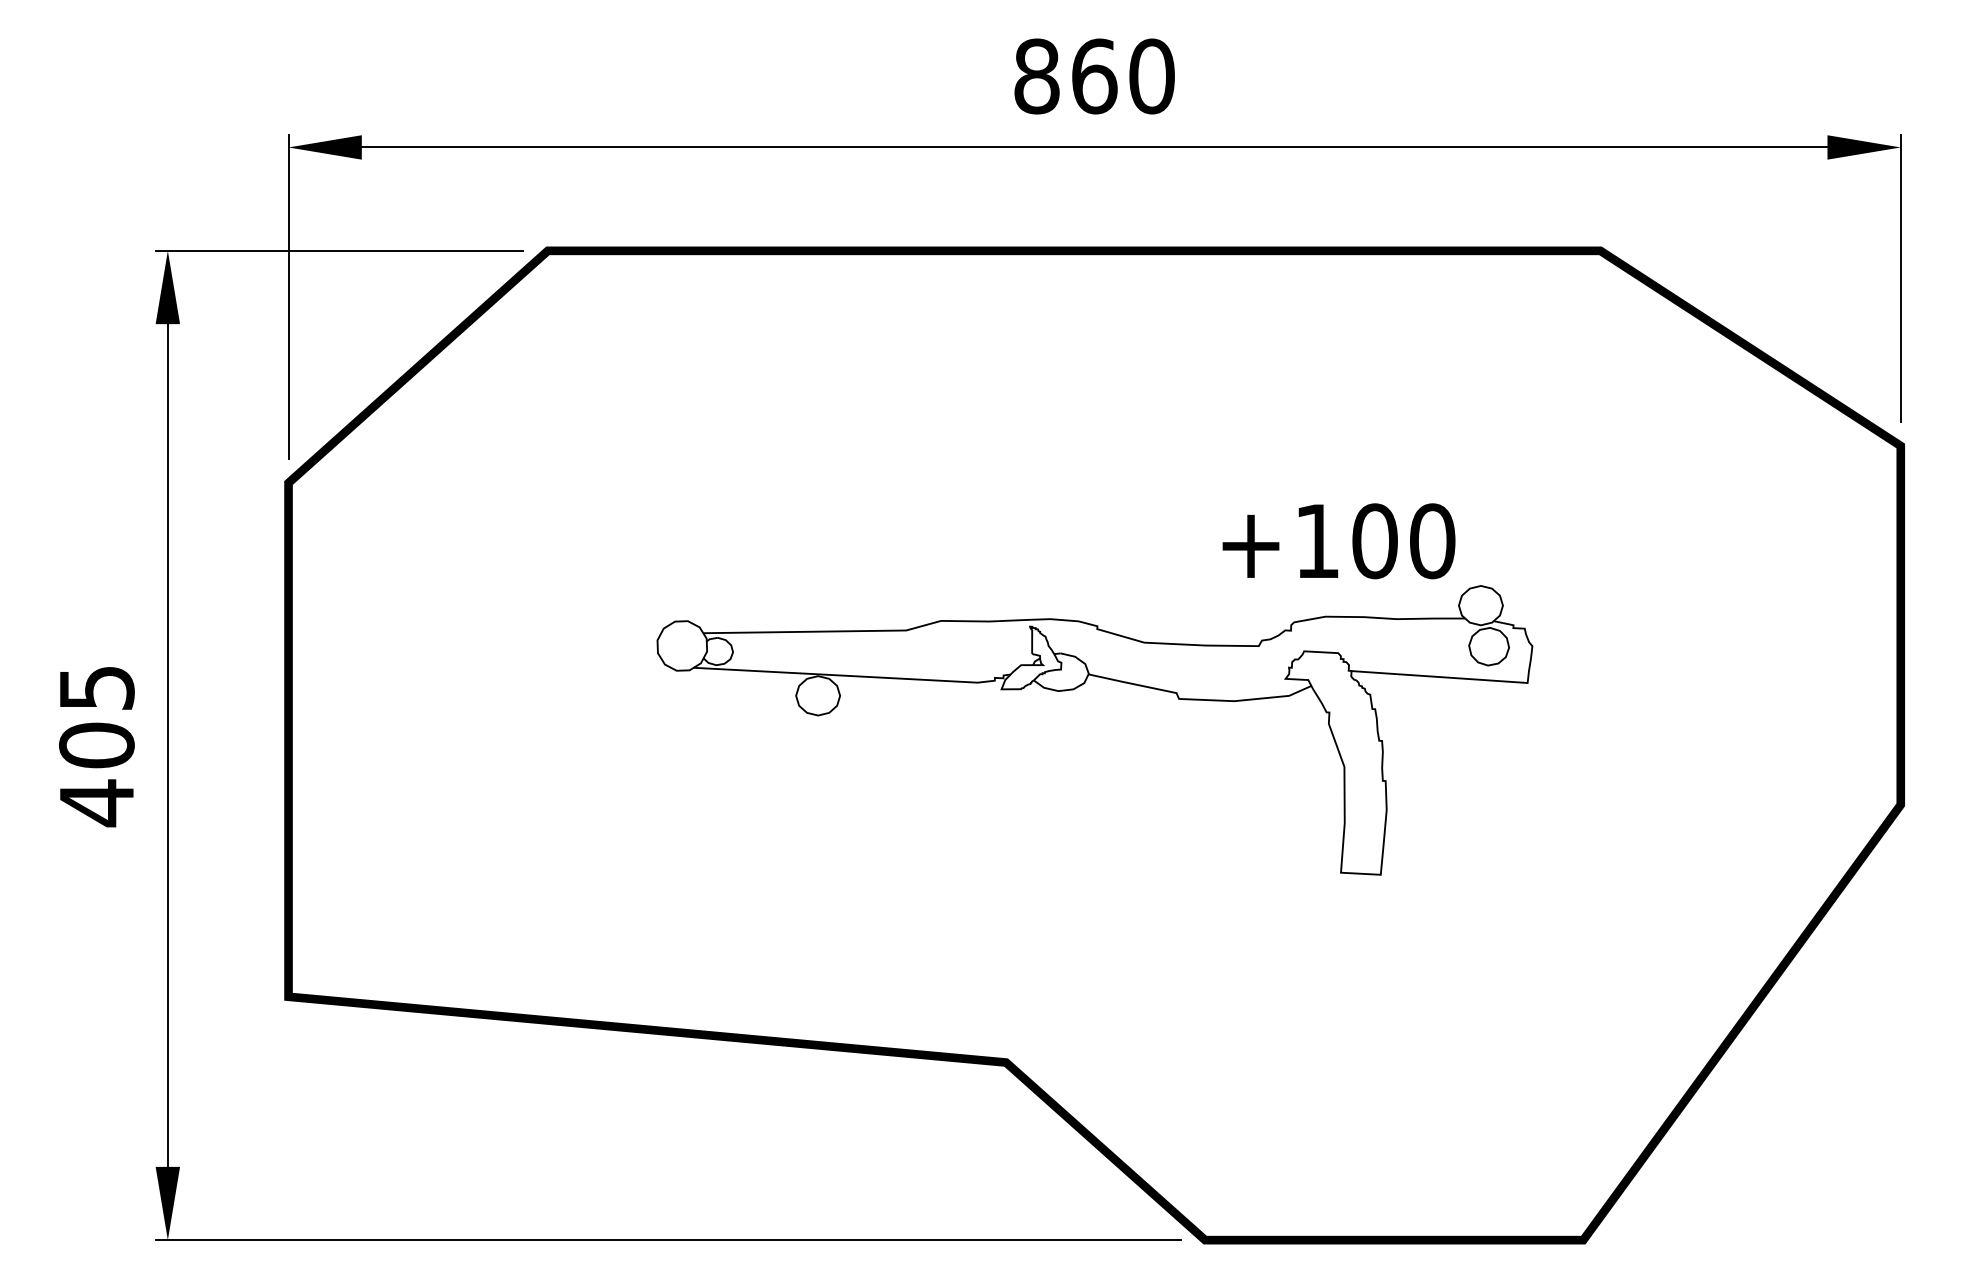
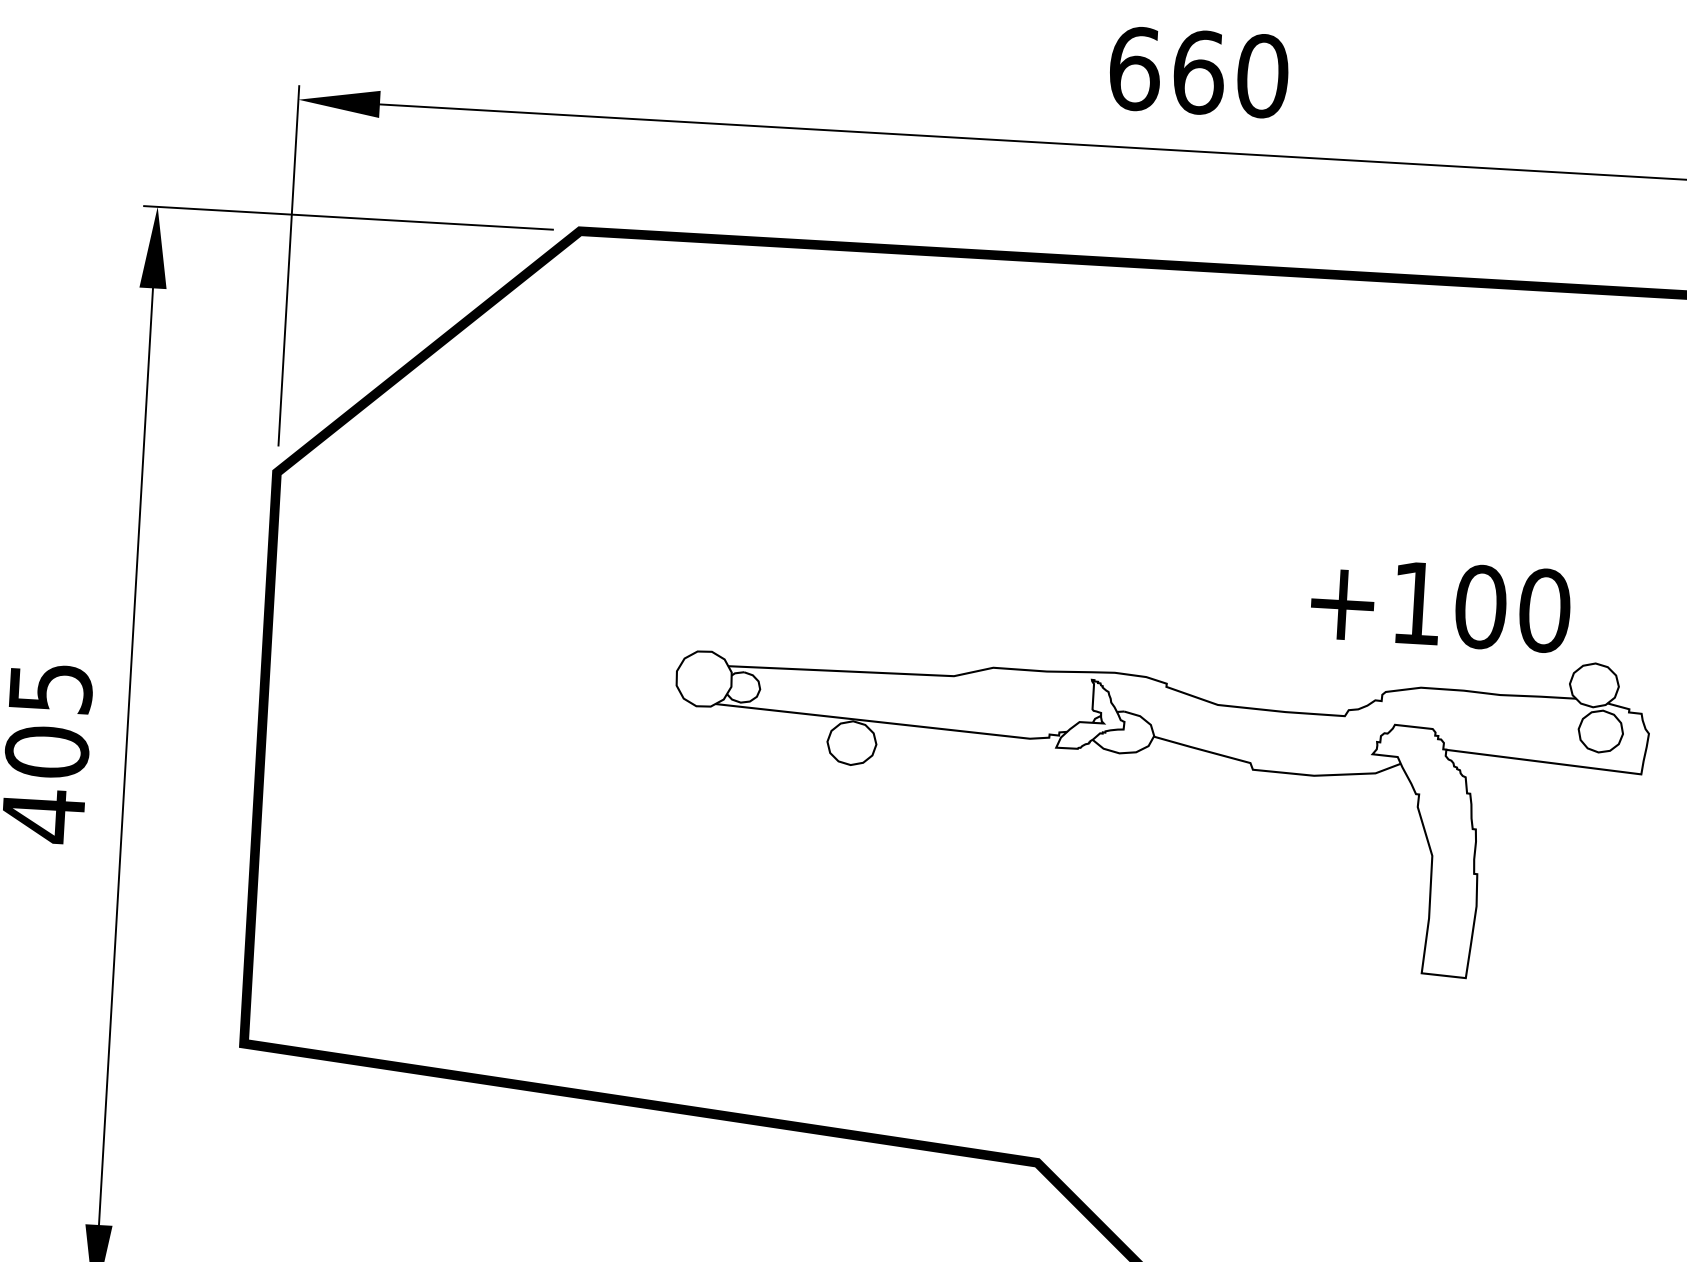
text: (1037, 76) -> (1135, 68), 860 -> 660

